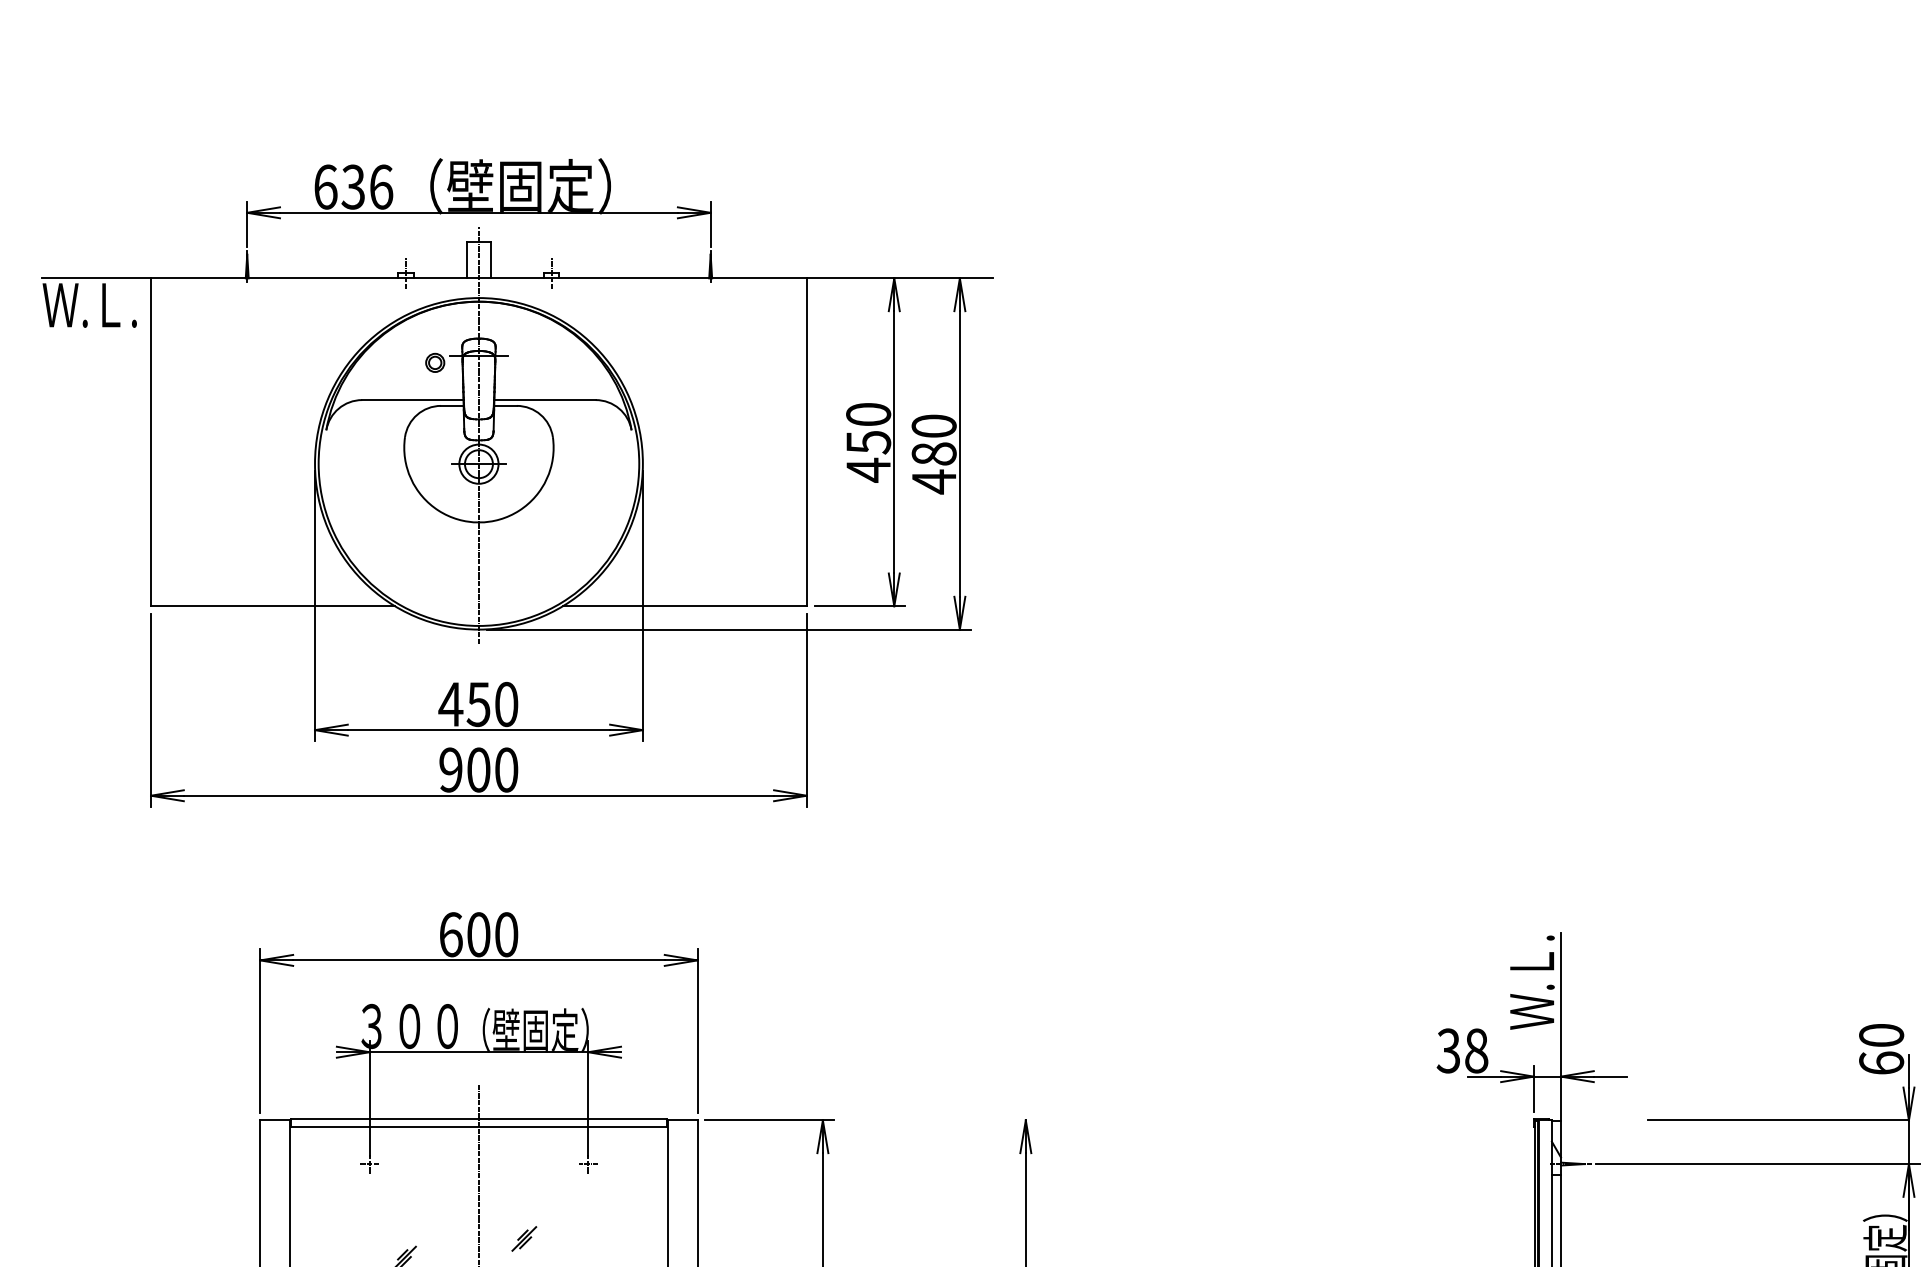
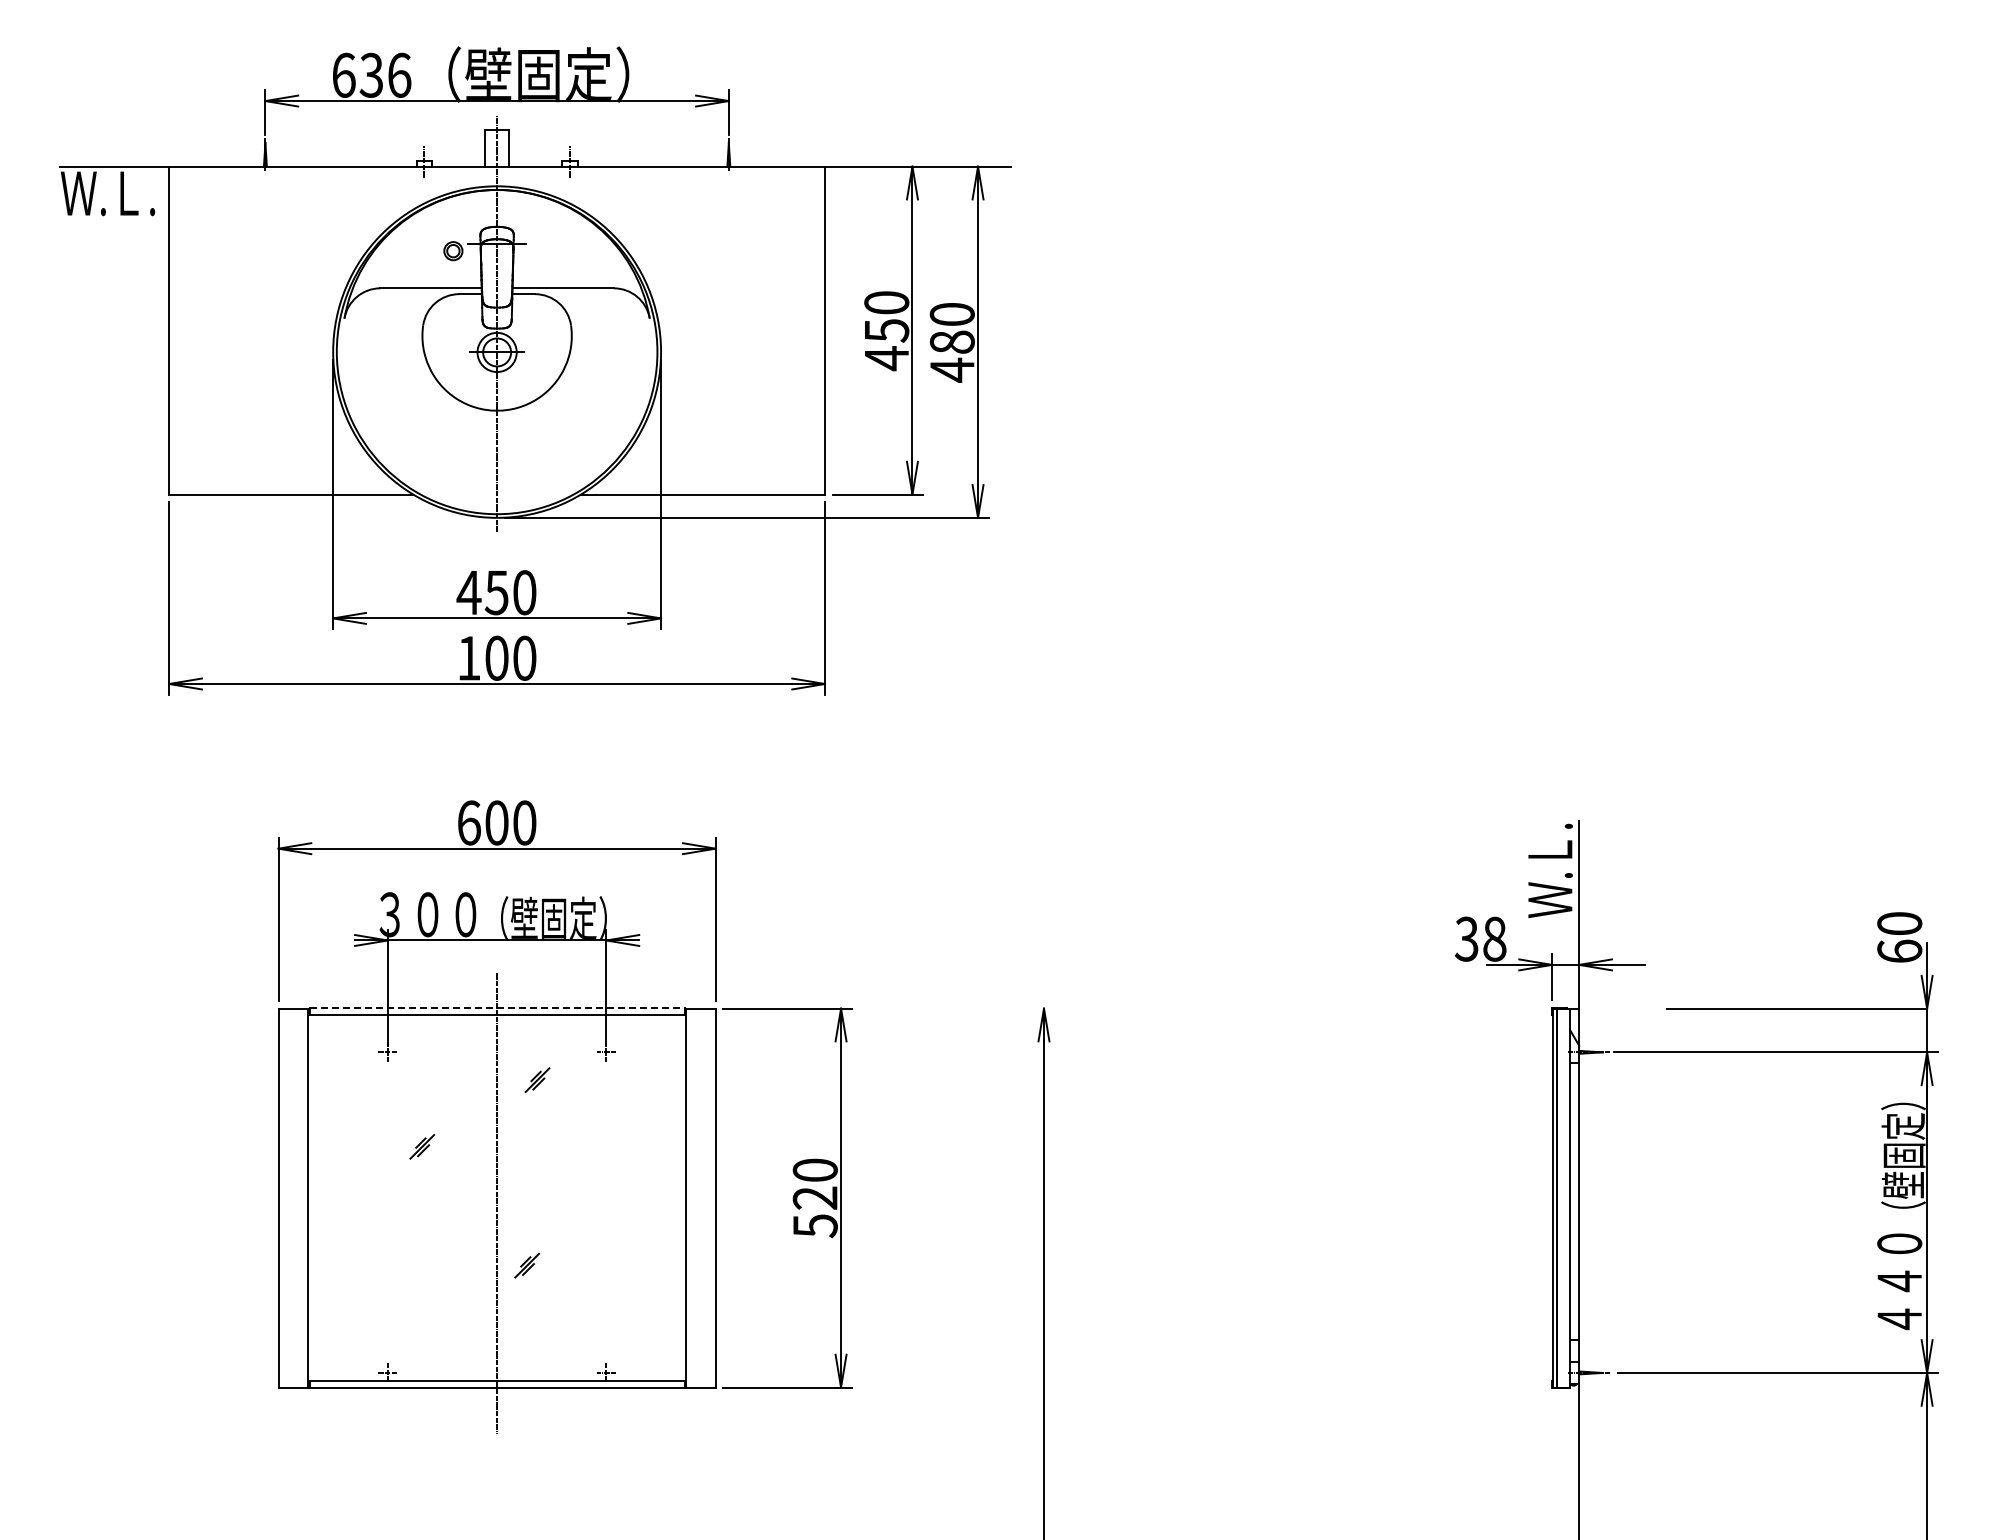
text: (450, 769) -> (468, 657), 900 -> 100
line: (479, 1119) -> (497, 1007), solid -> dashed
part: (524, 1239) -> (537, 1080), moved

